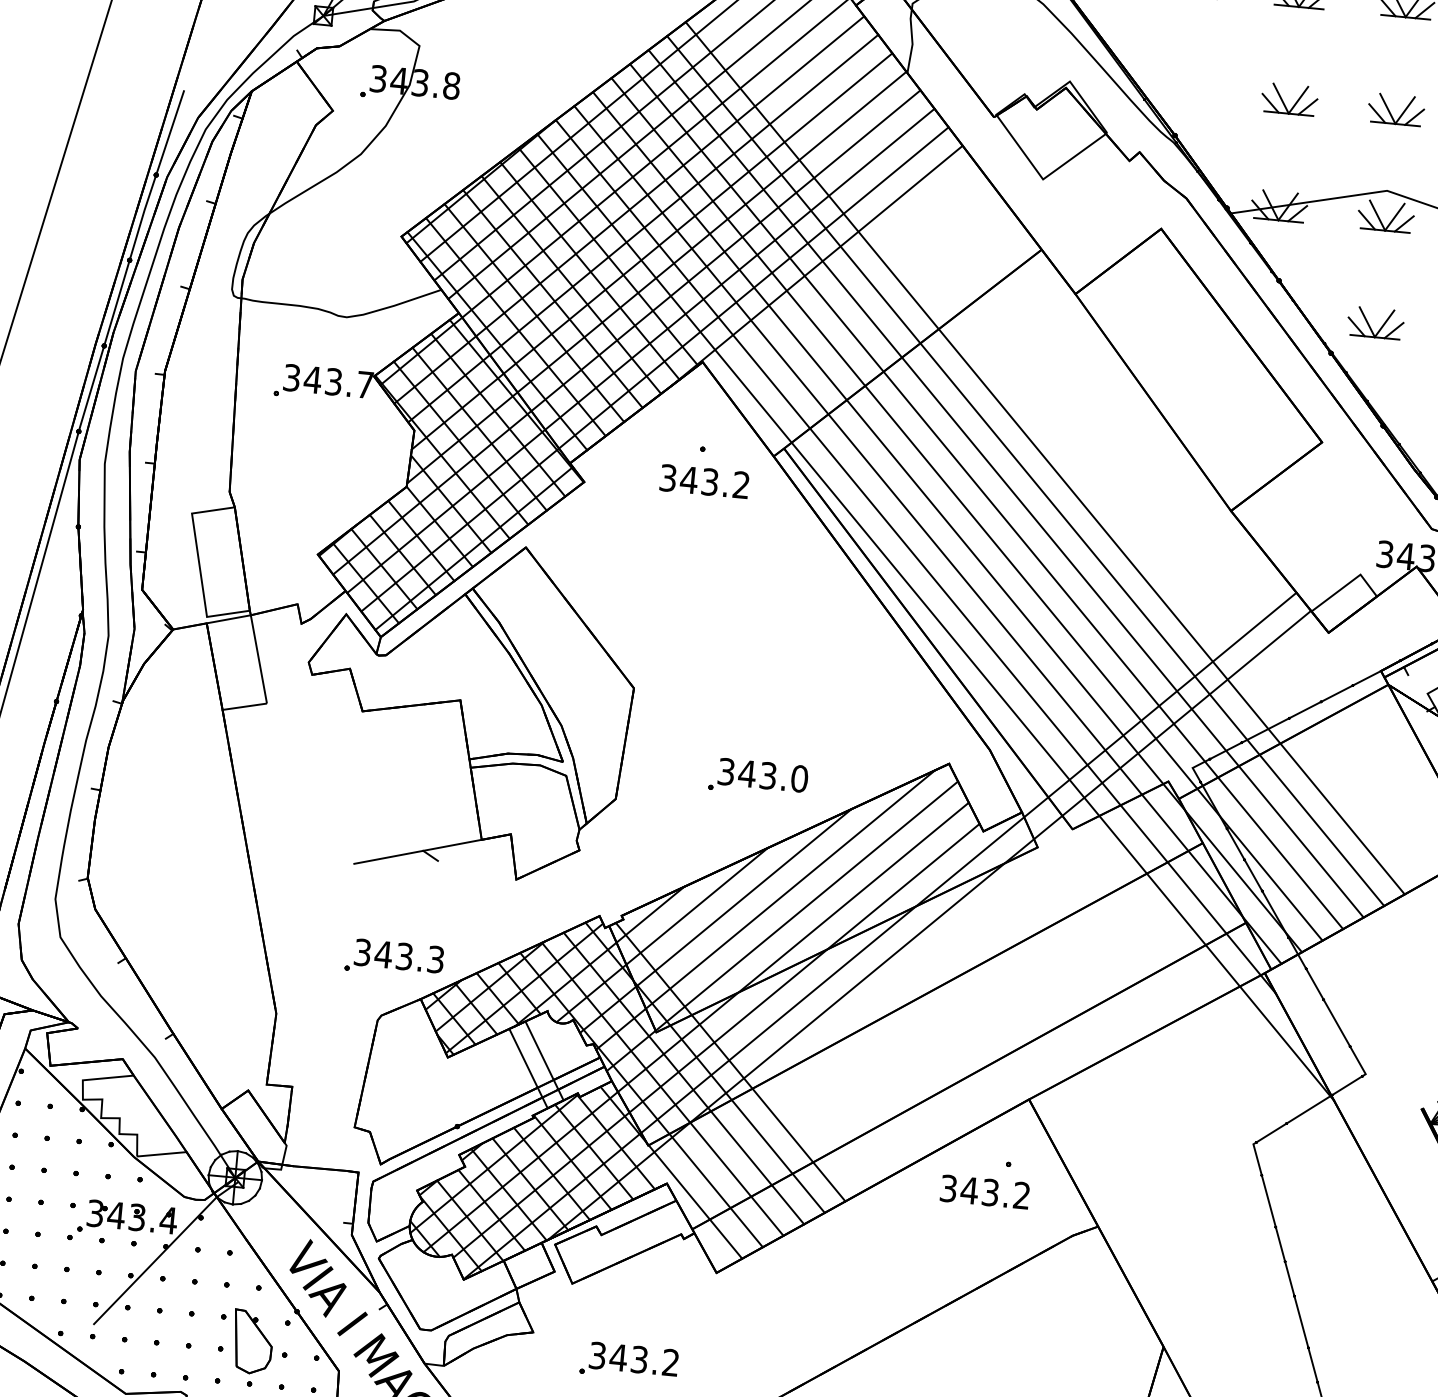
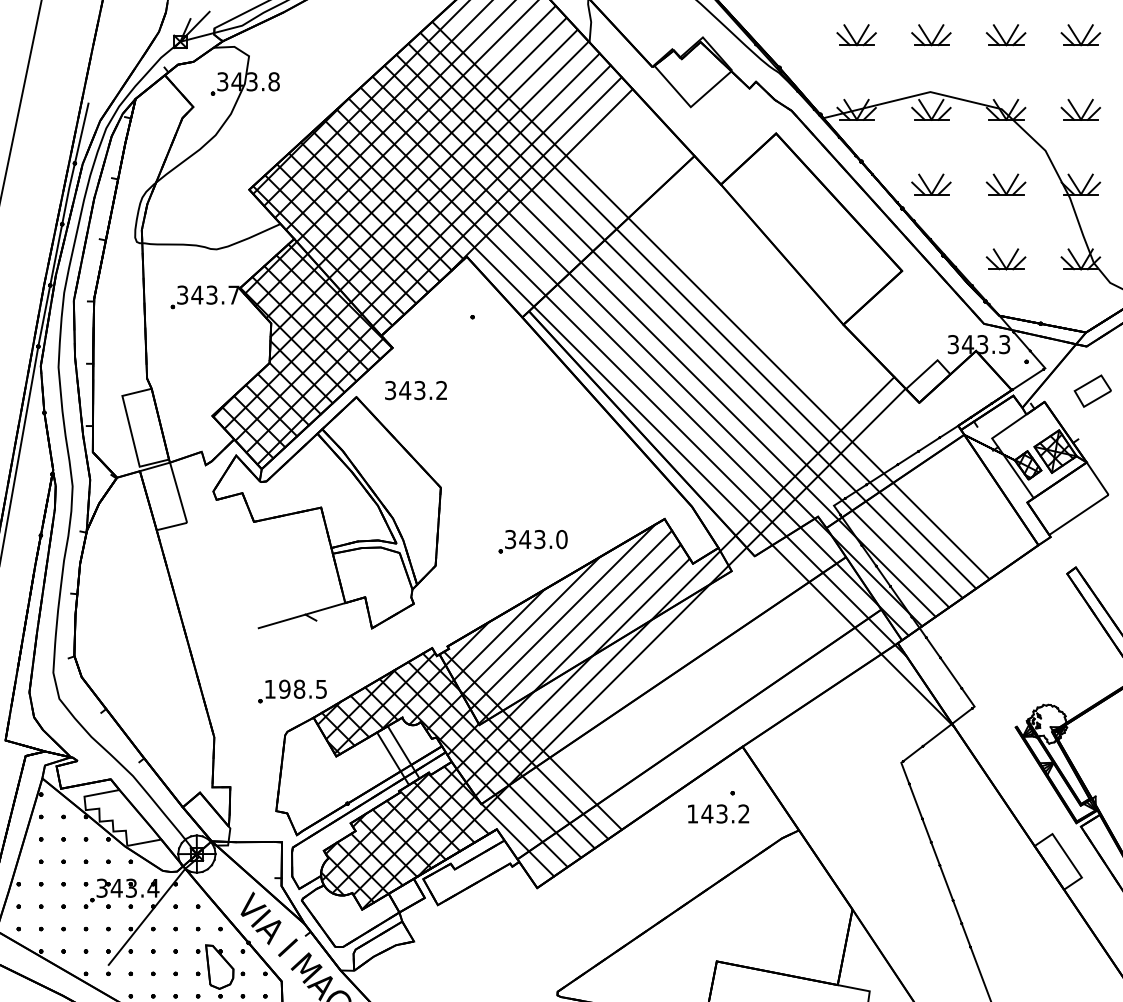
text: (703, 481) -> (415, 390), moved
text: (398, 954) -> (295, 688), 343.3 -> 198.5
text: (948, 1187) -> (692, 813), 343.2 -> 143.2
part: (629, 1361) -> (482, 955), removed

